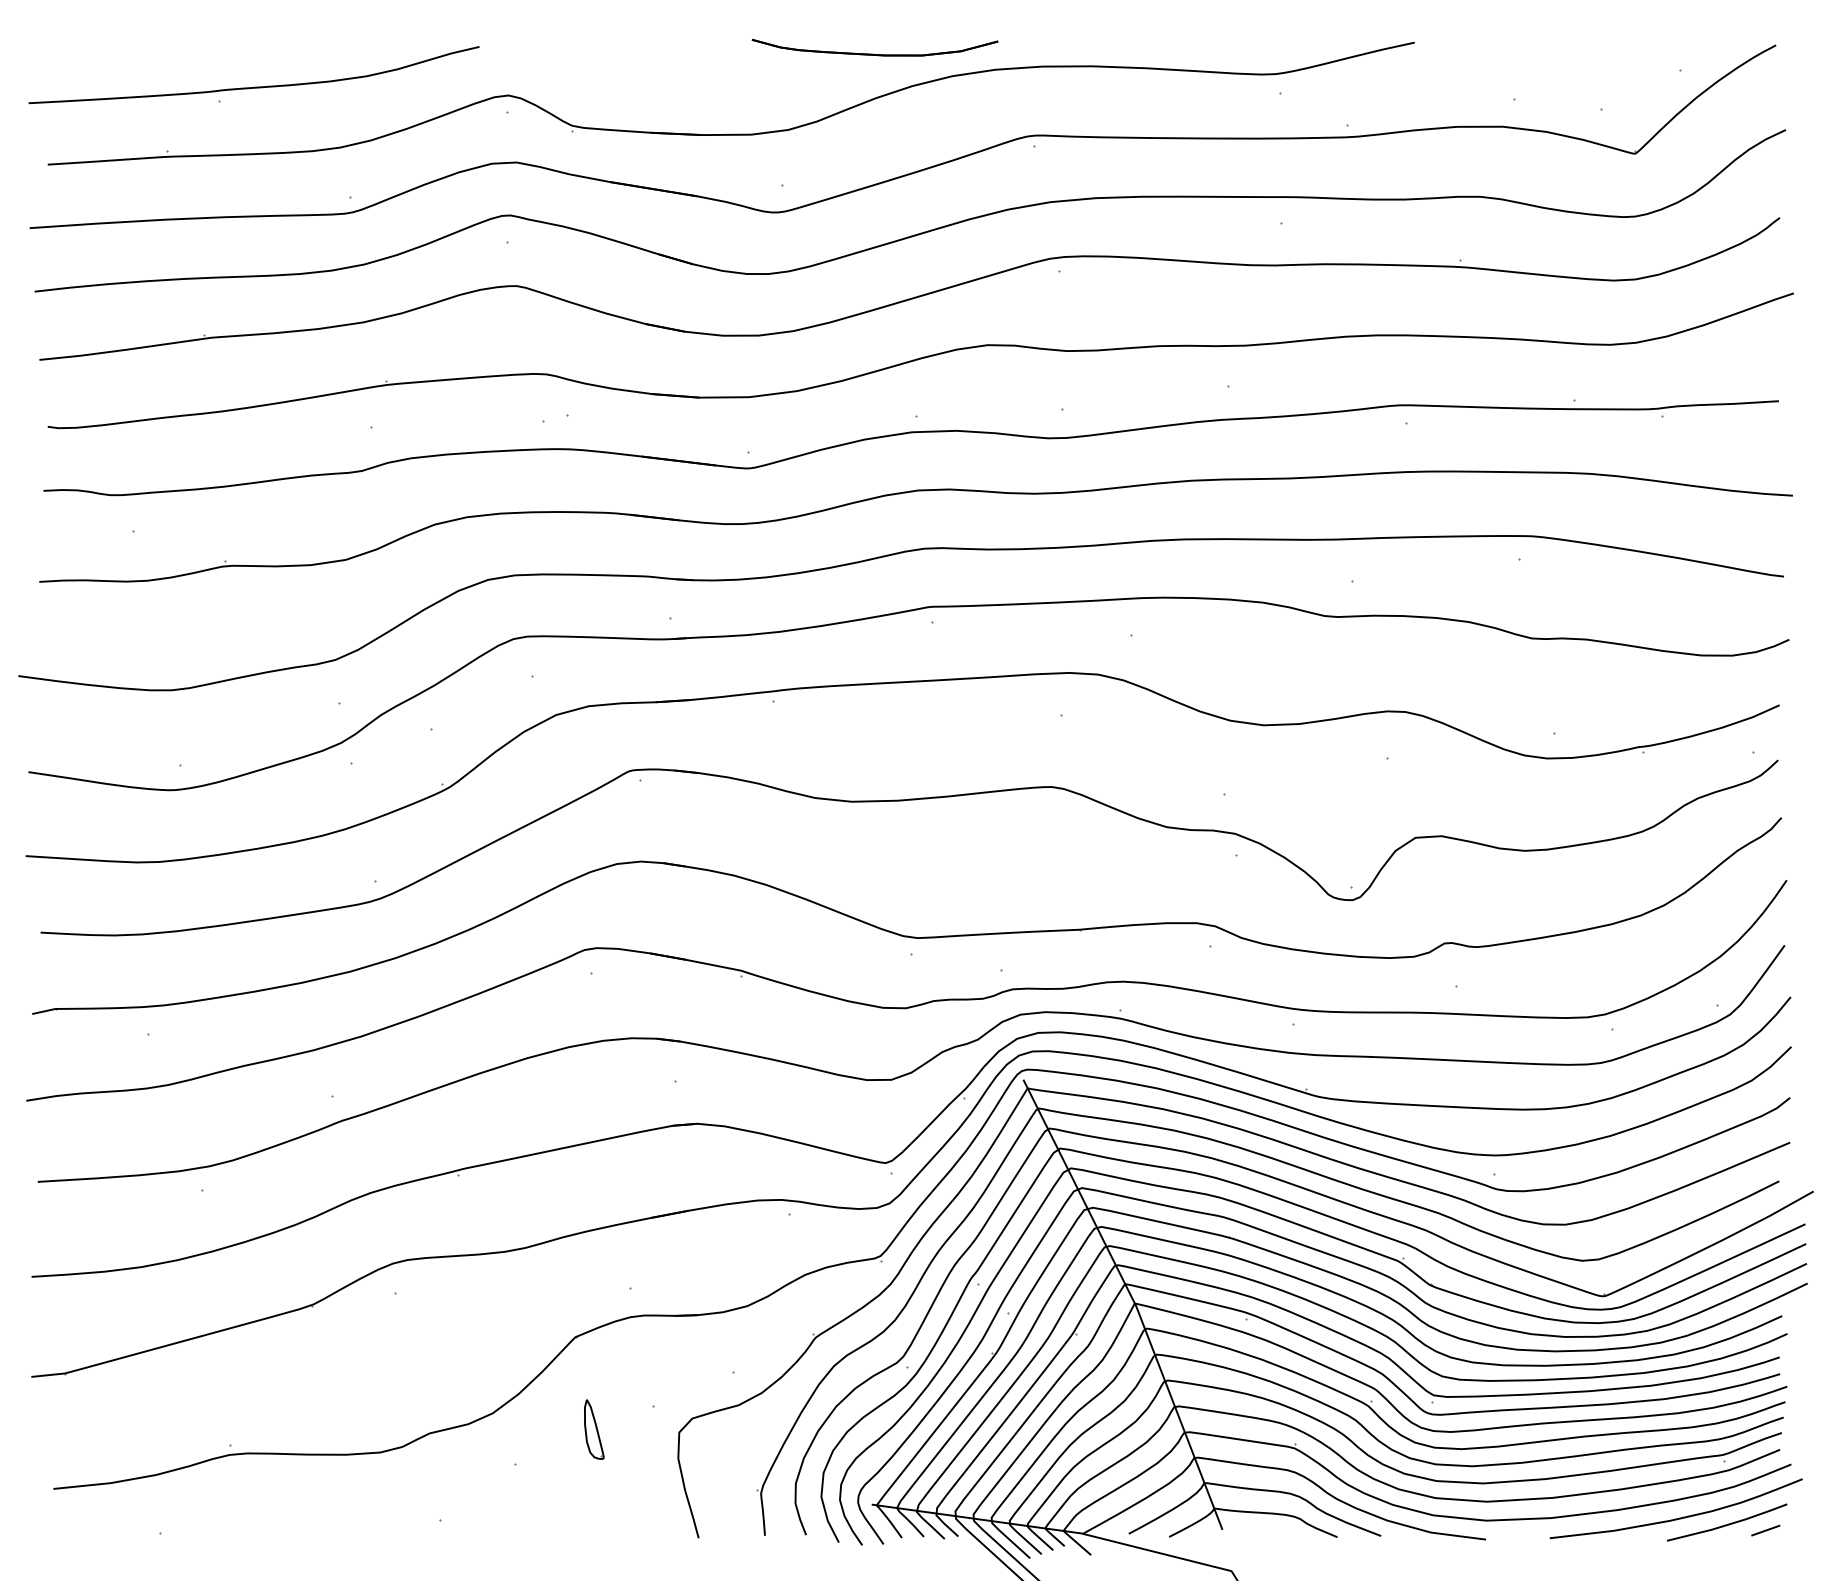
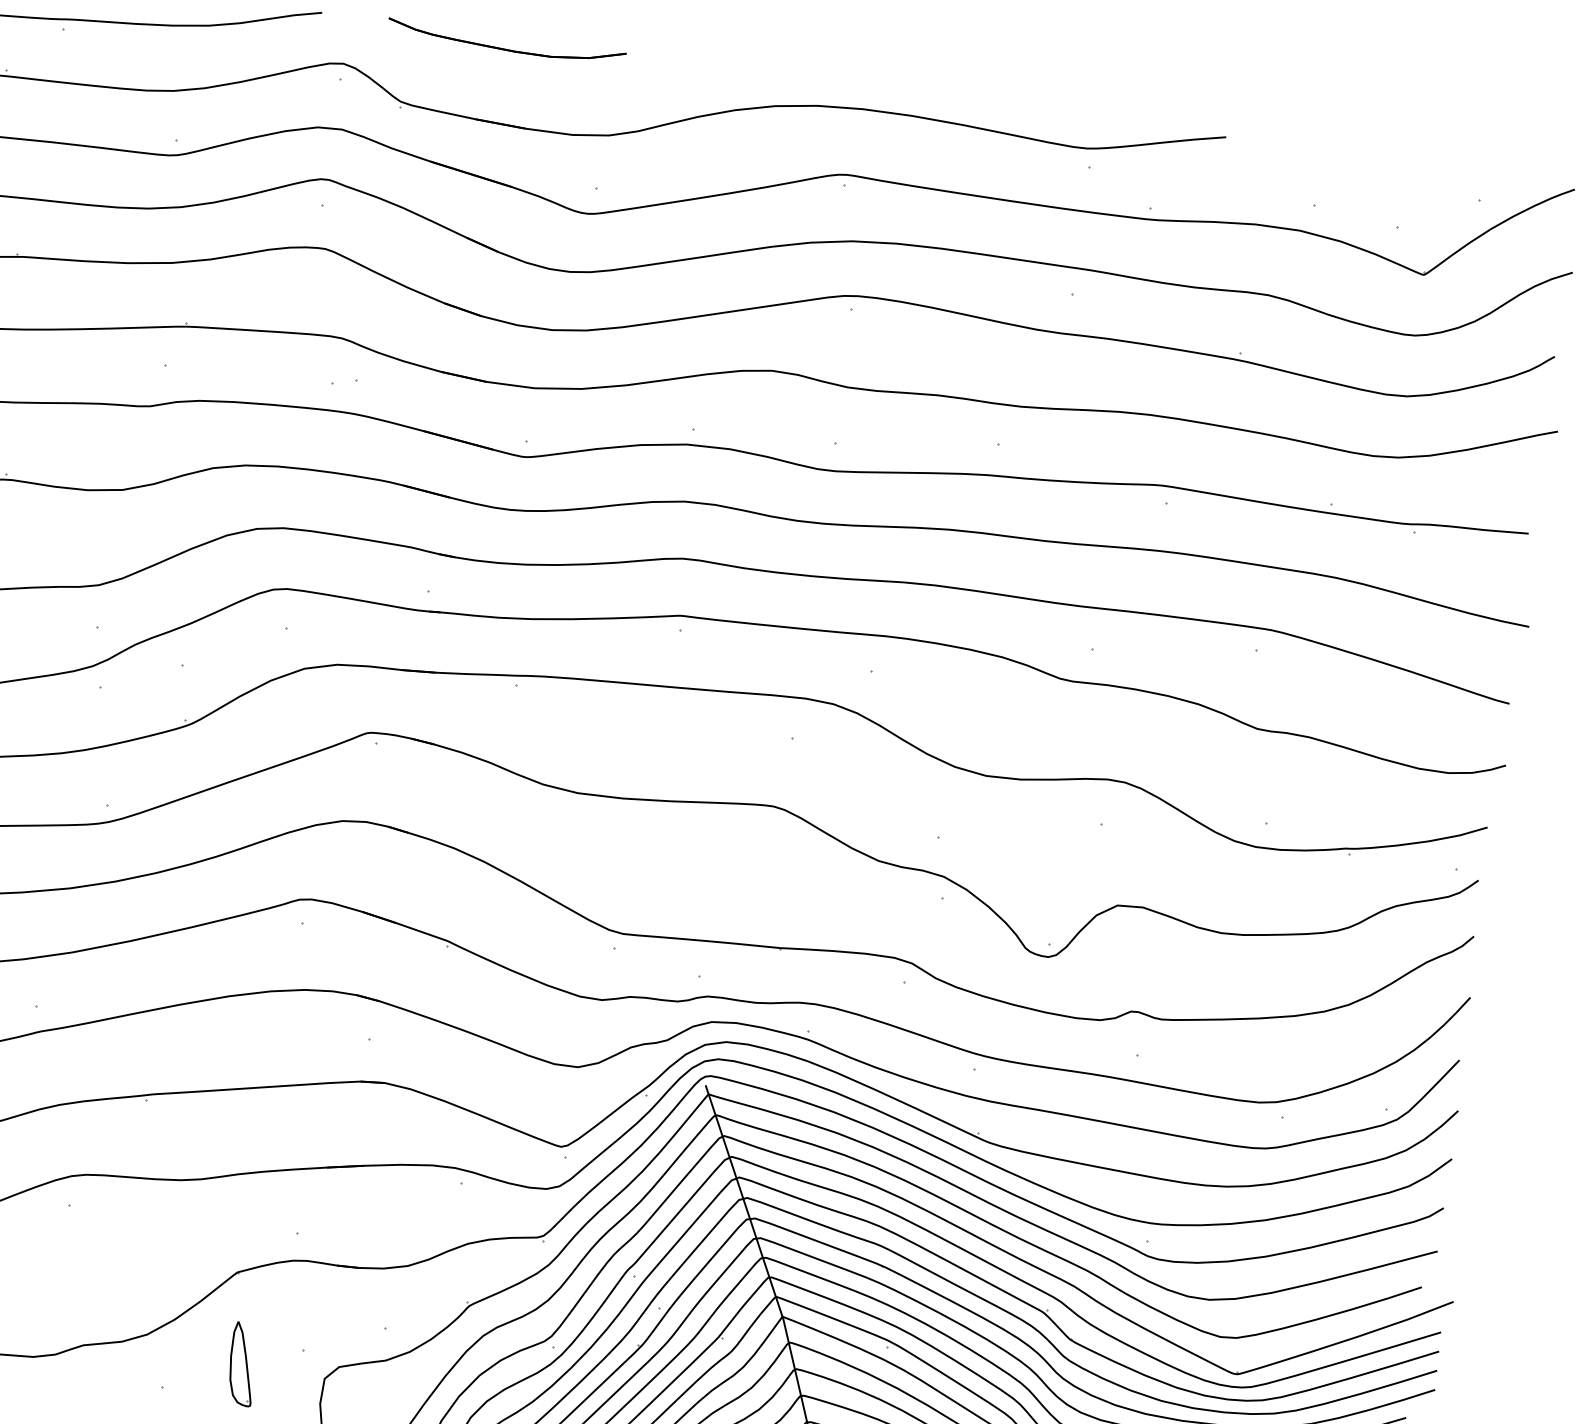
part: (873, 53) -> (504, 48), moved
part: (594, 1429) -> (243, 1364), size x1.43

